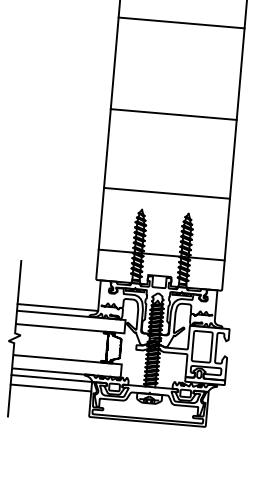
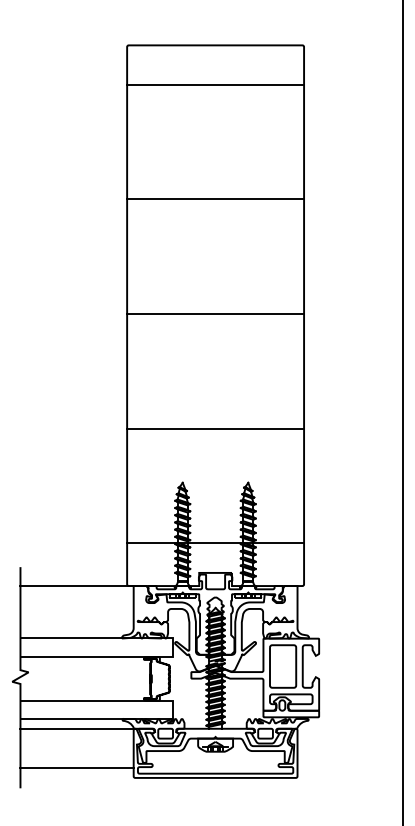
line: (181, 23) -> (215, 199), moved
line: (173, 114) -> (215, 314), moved
line: (166, 193) -> (215, 428), moved
line: (57, 307) -> (76, 586), moved
line: (50, 388) -> (76, 768), moved

